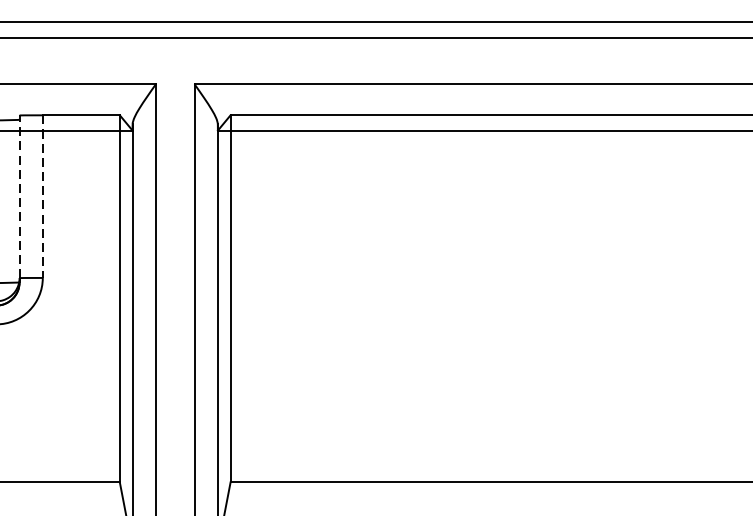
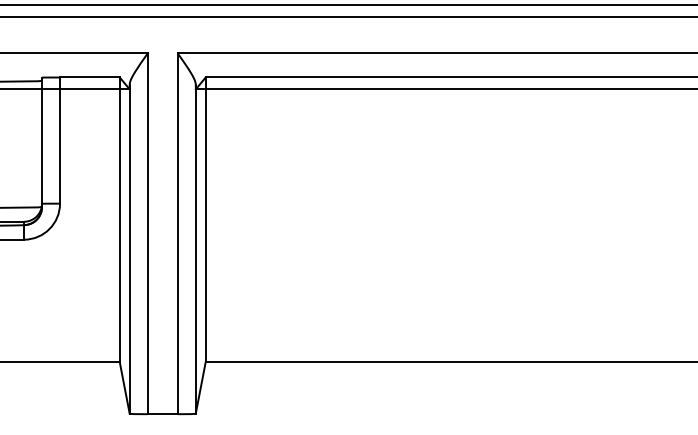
line: (20, 196) -> (42, 140), dashed -> solid
line: (43, 197) -> (60, 141), dashed -> solid

